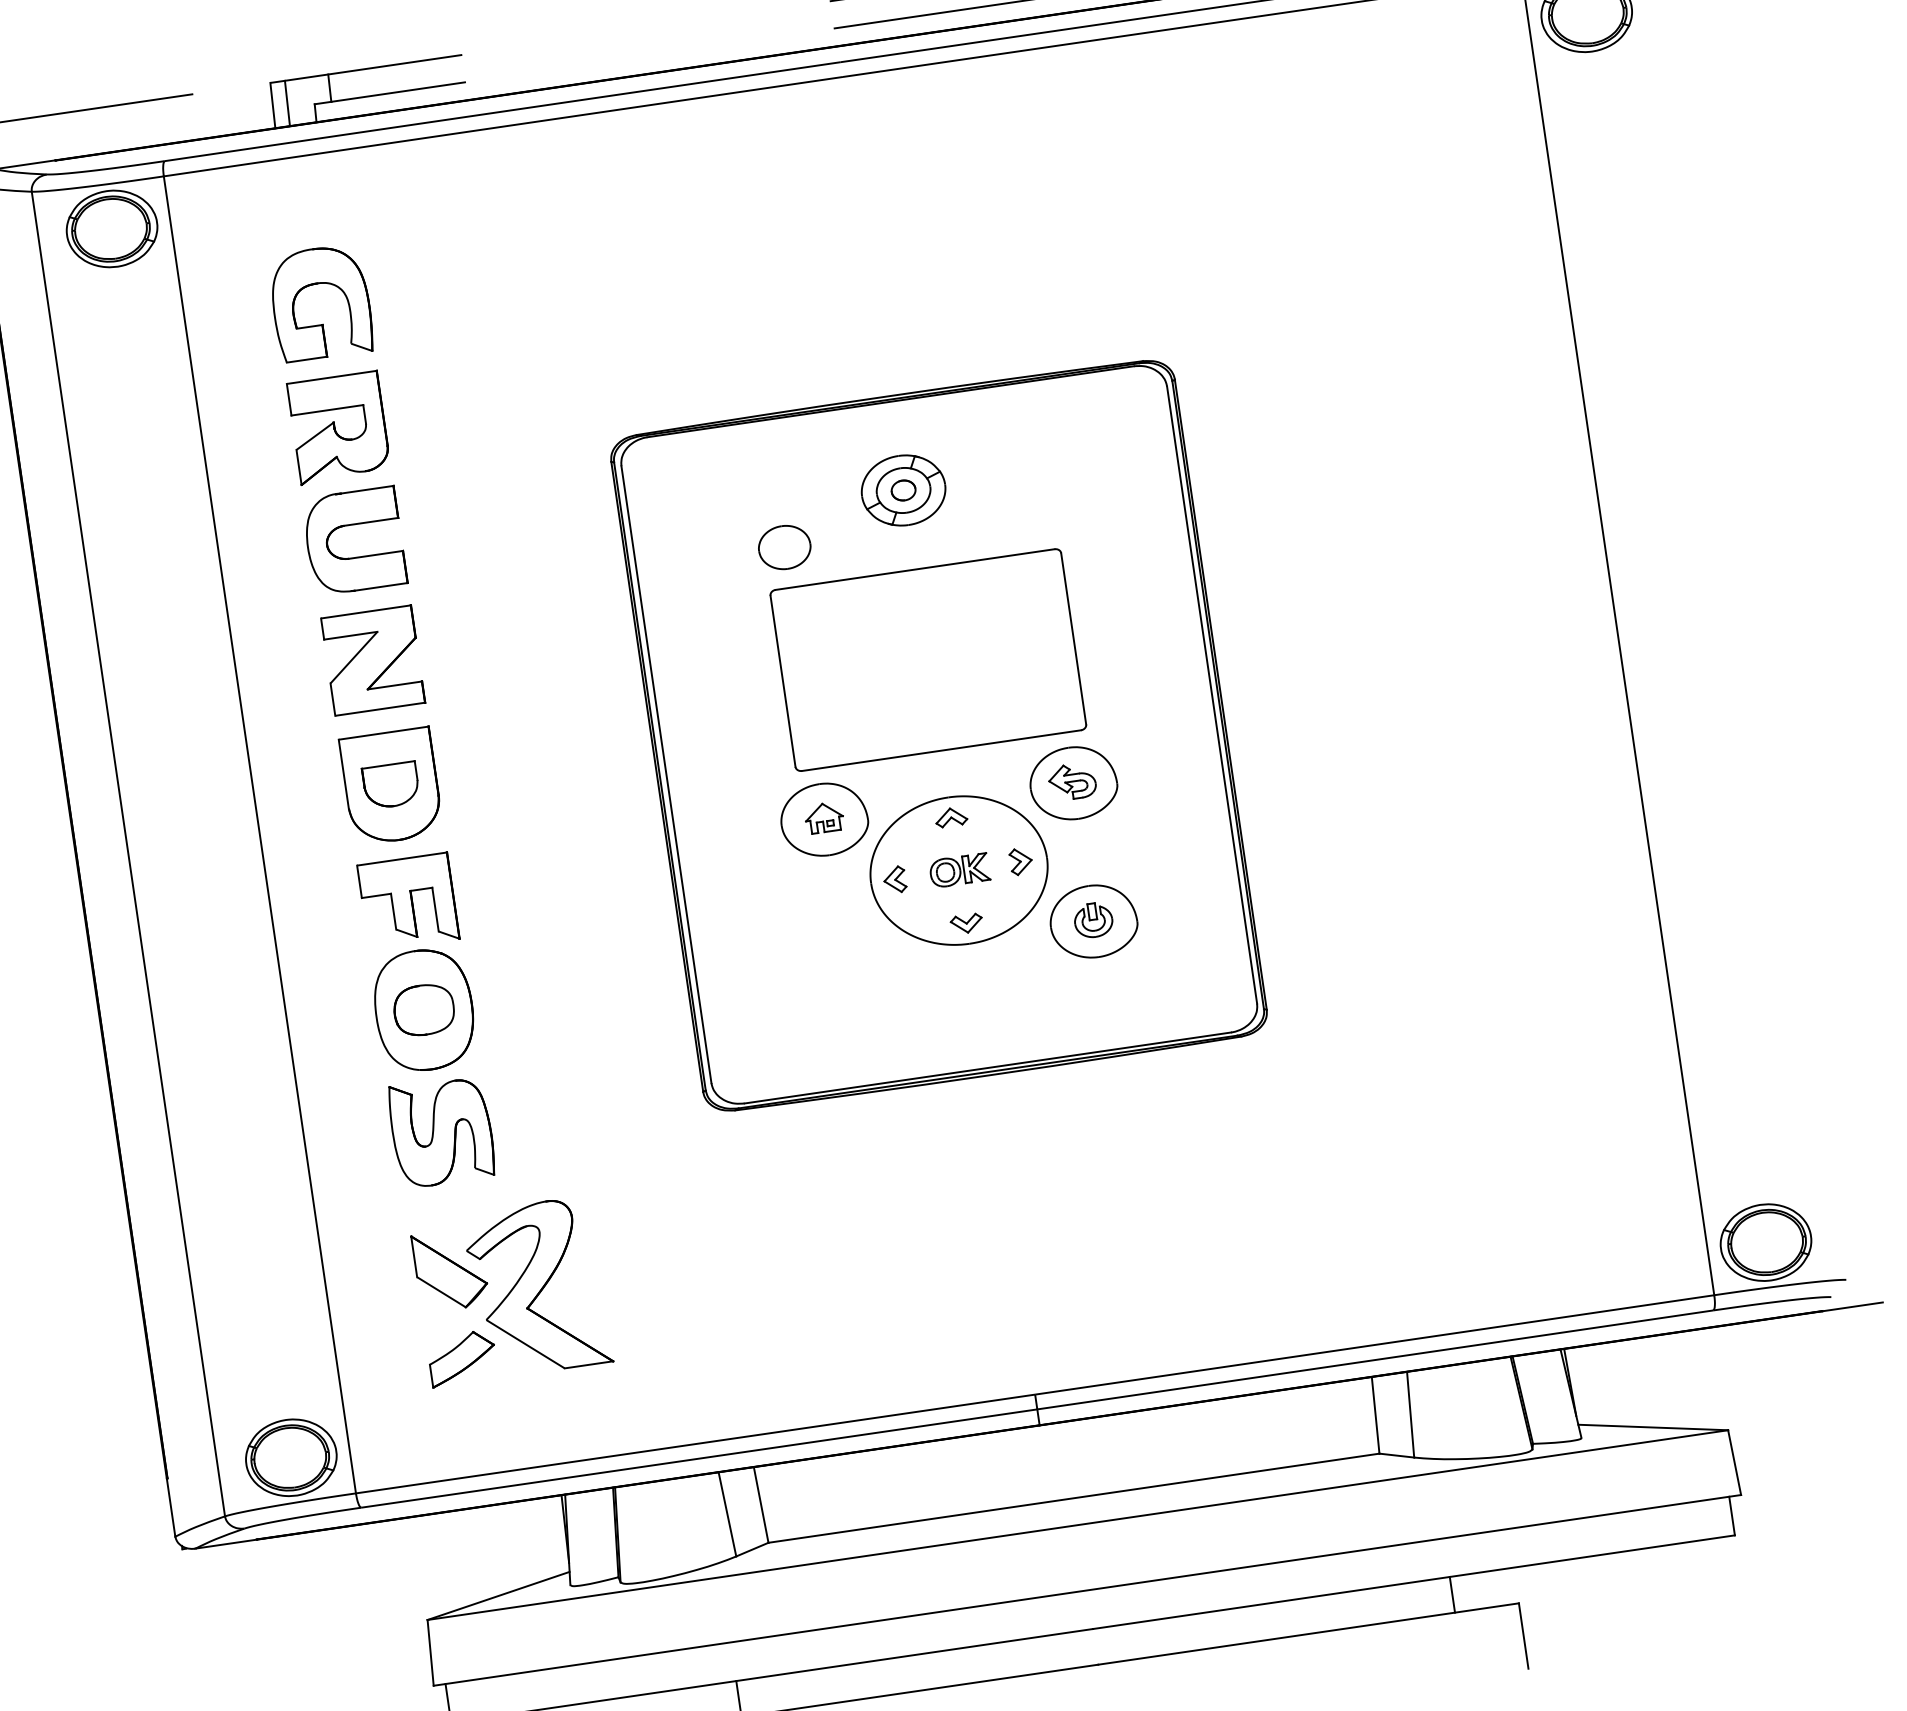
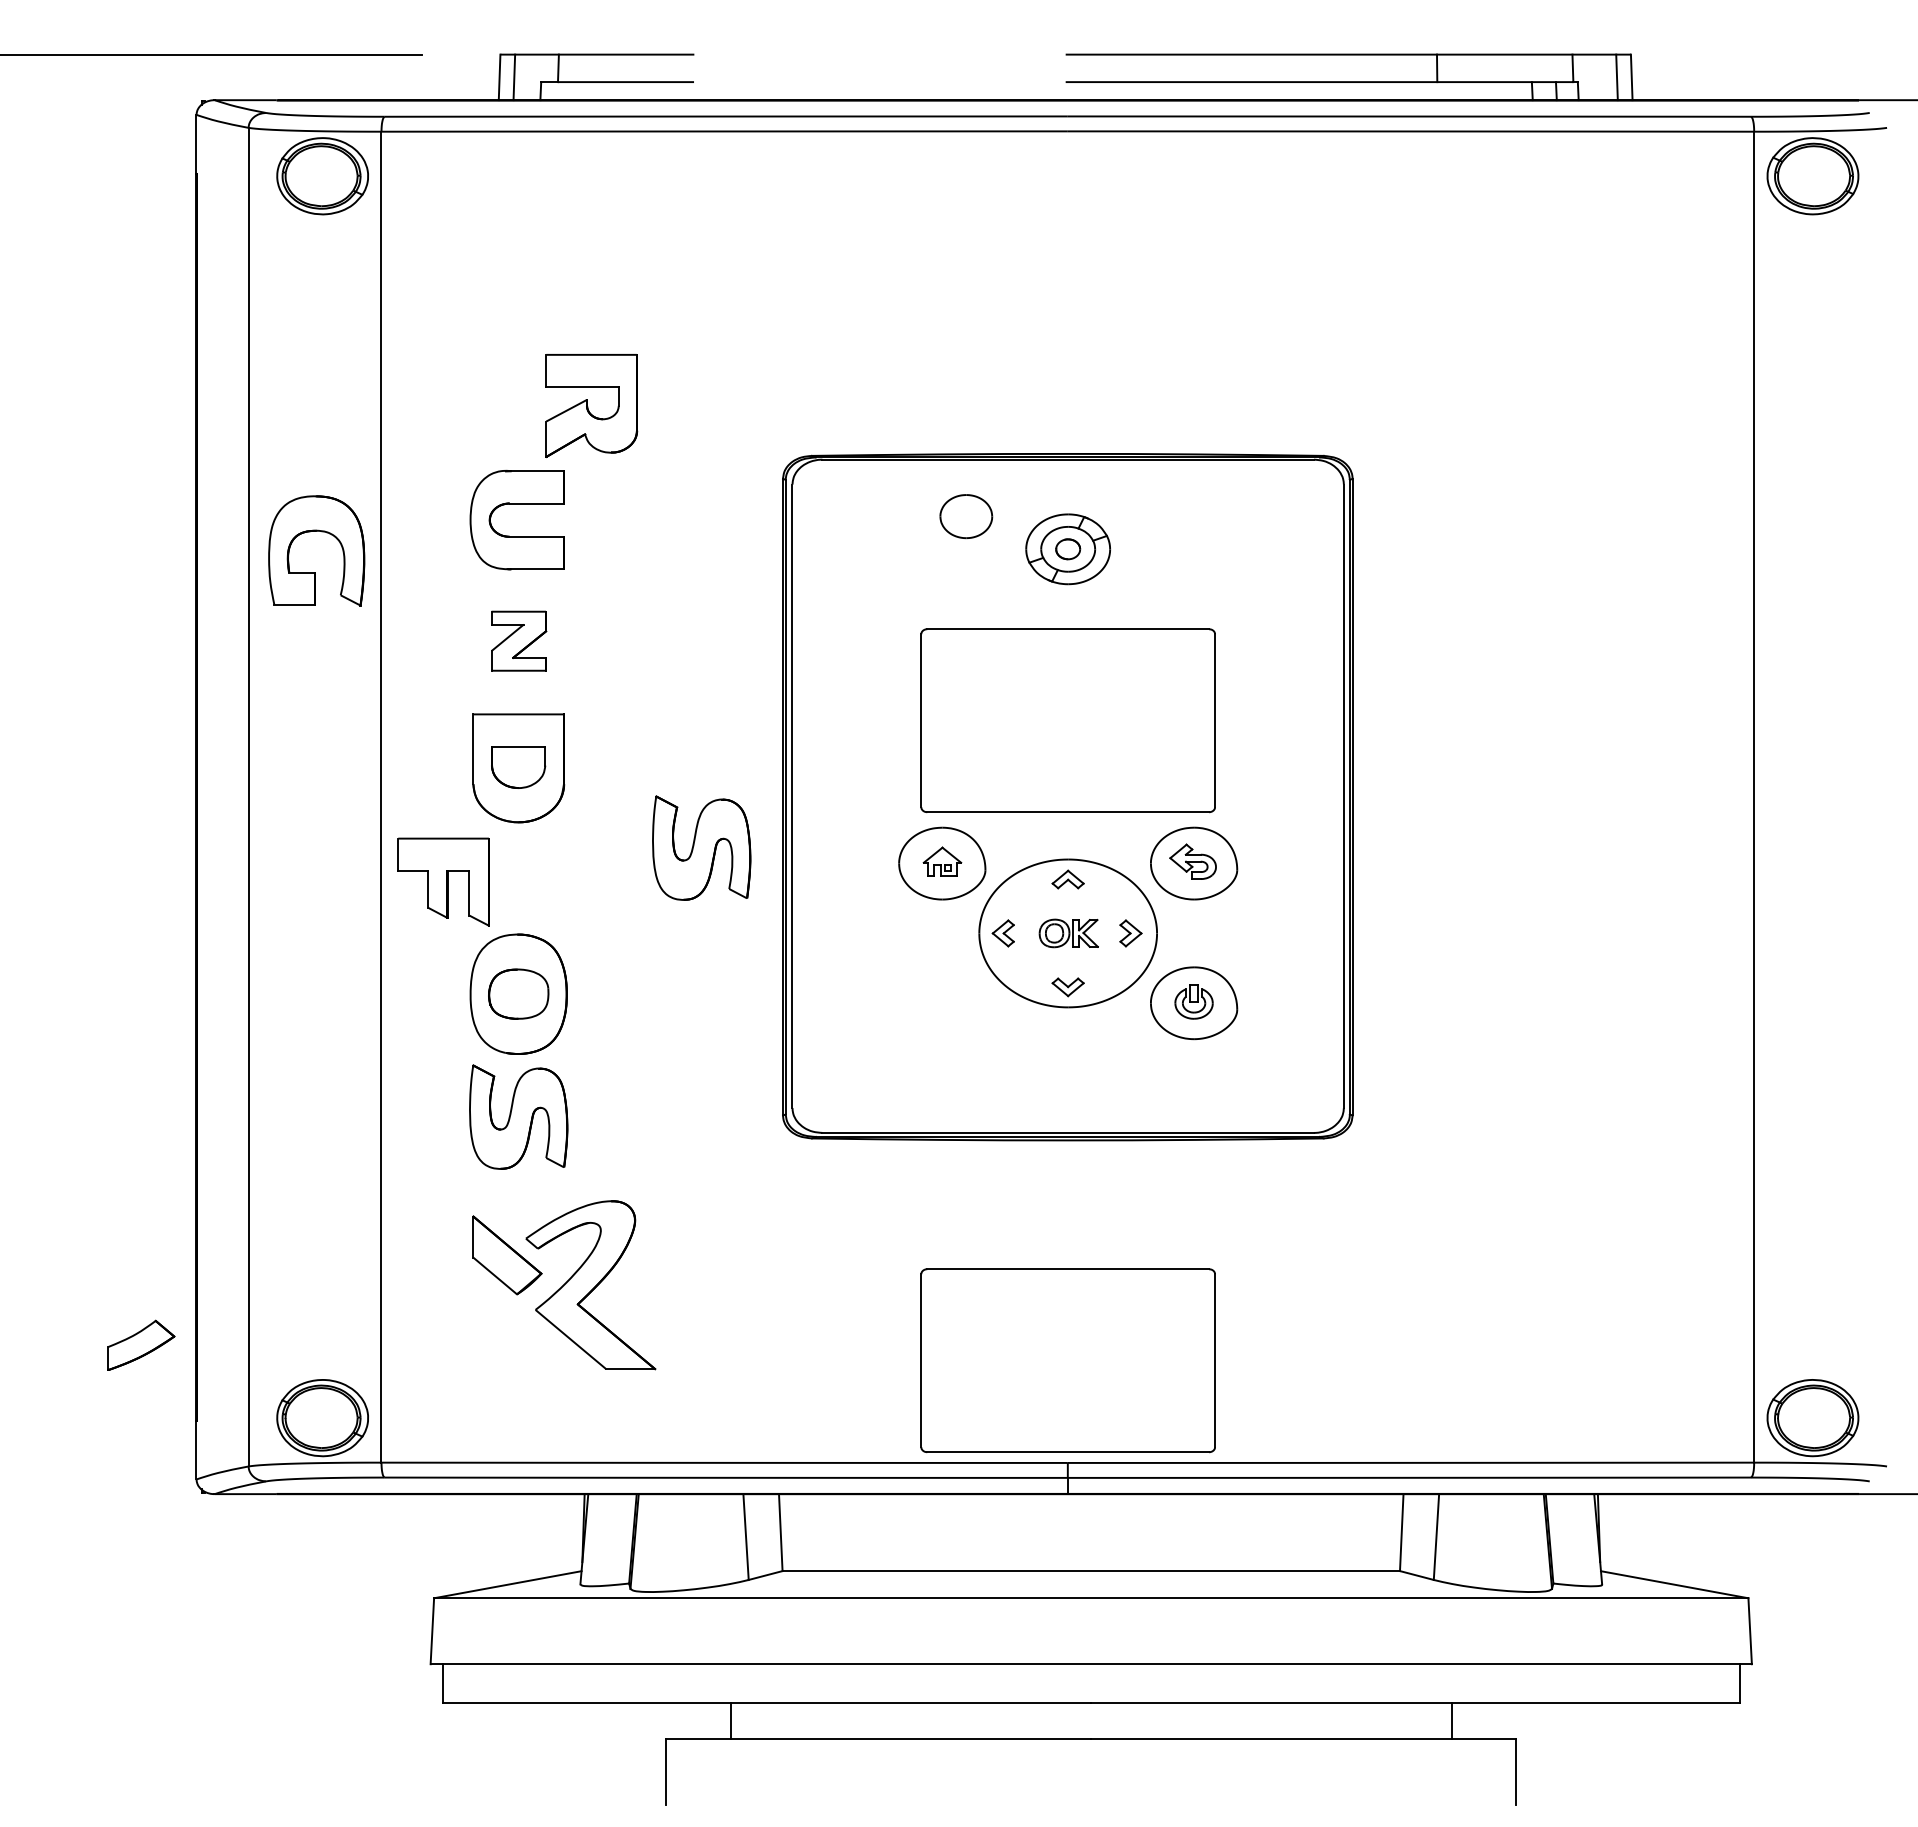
part: (323, 284) -> (321, 532), moved
part: (339, 428) -> (591, 406), moved
part: (784, 547) -> (966, 516), moved
part: (373, 661) -> (518, 641), size x0.6
part: (583, 838) -> (701, 847), added
part: (408, 901) -> (443, 881), moved
part: (1020, 1293) -> (1067, 1360), added
part: (462, 1357) -> (141, 1344), moved

